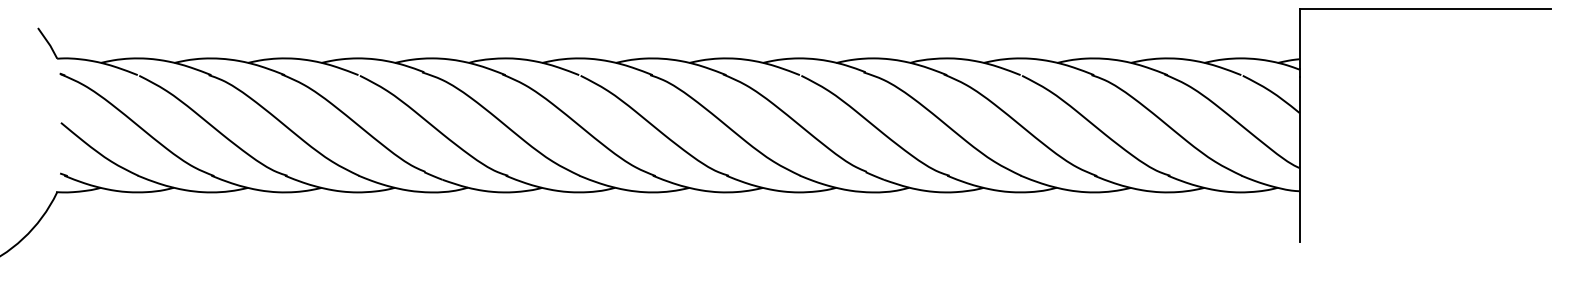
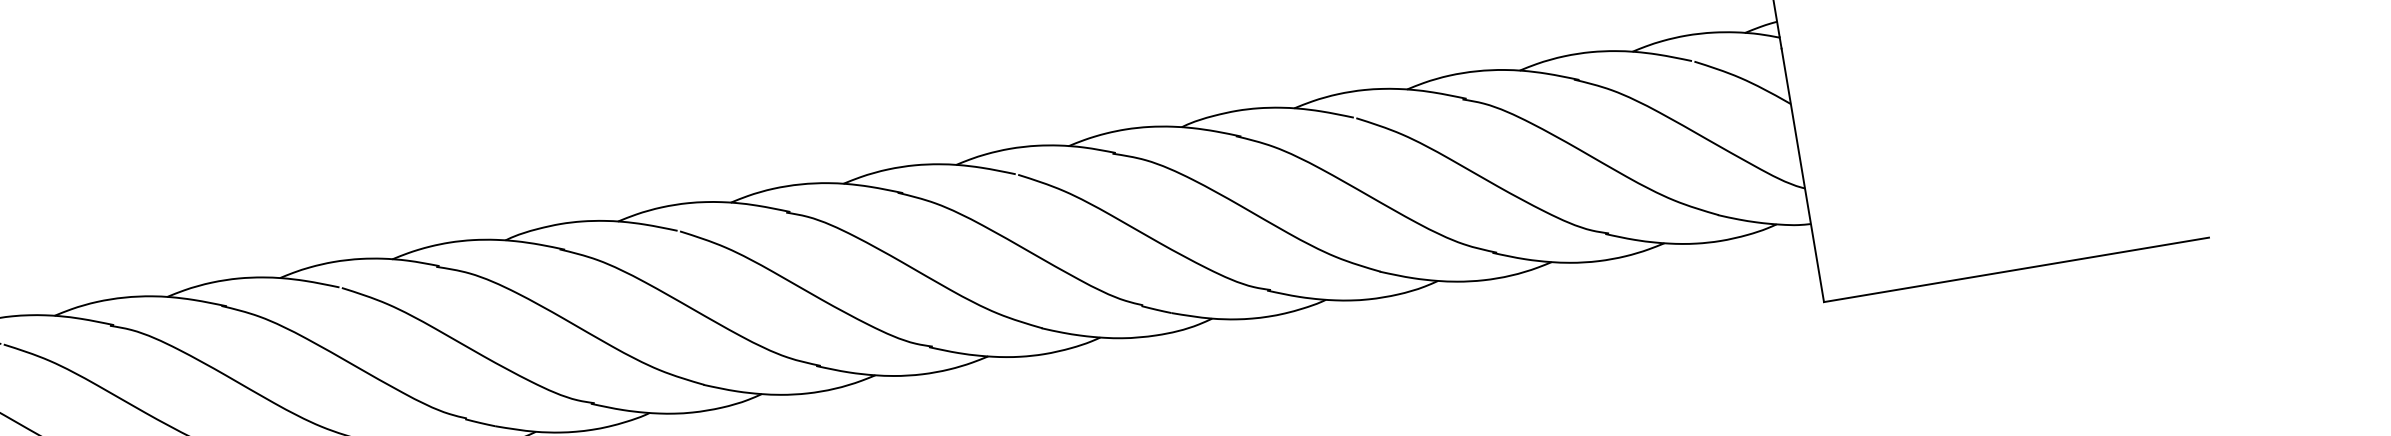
line: (1424, 242) -> (2015, 270), added

